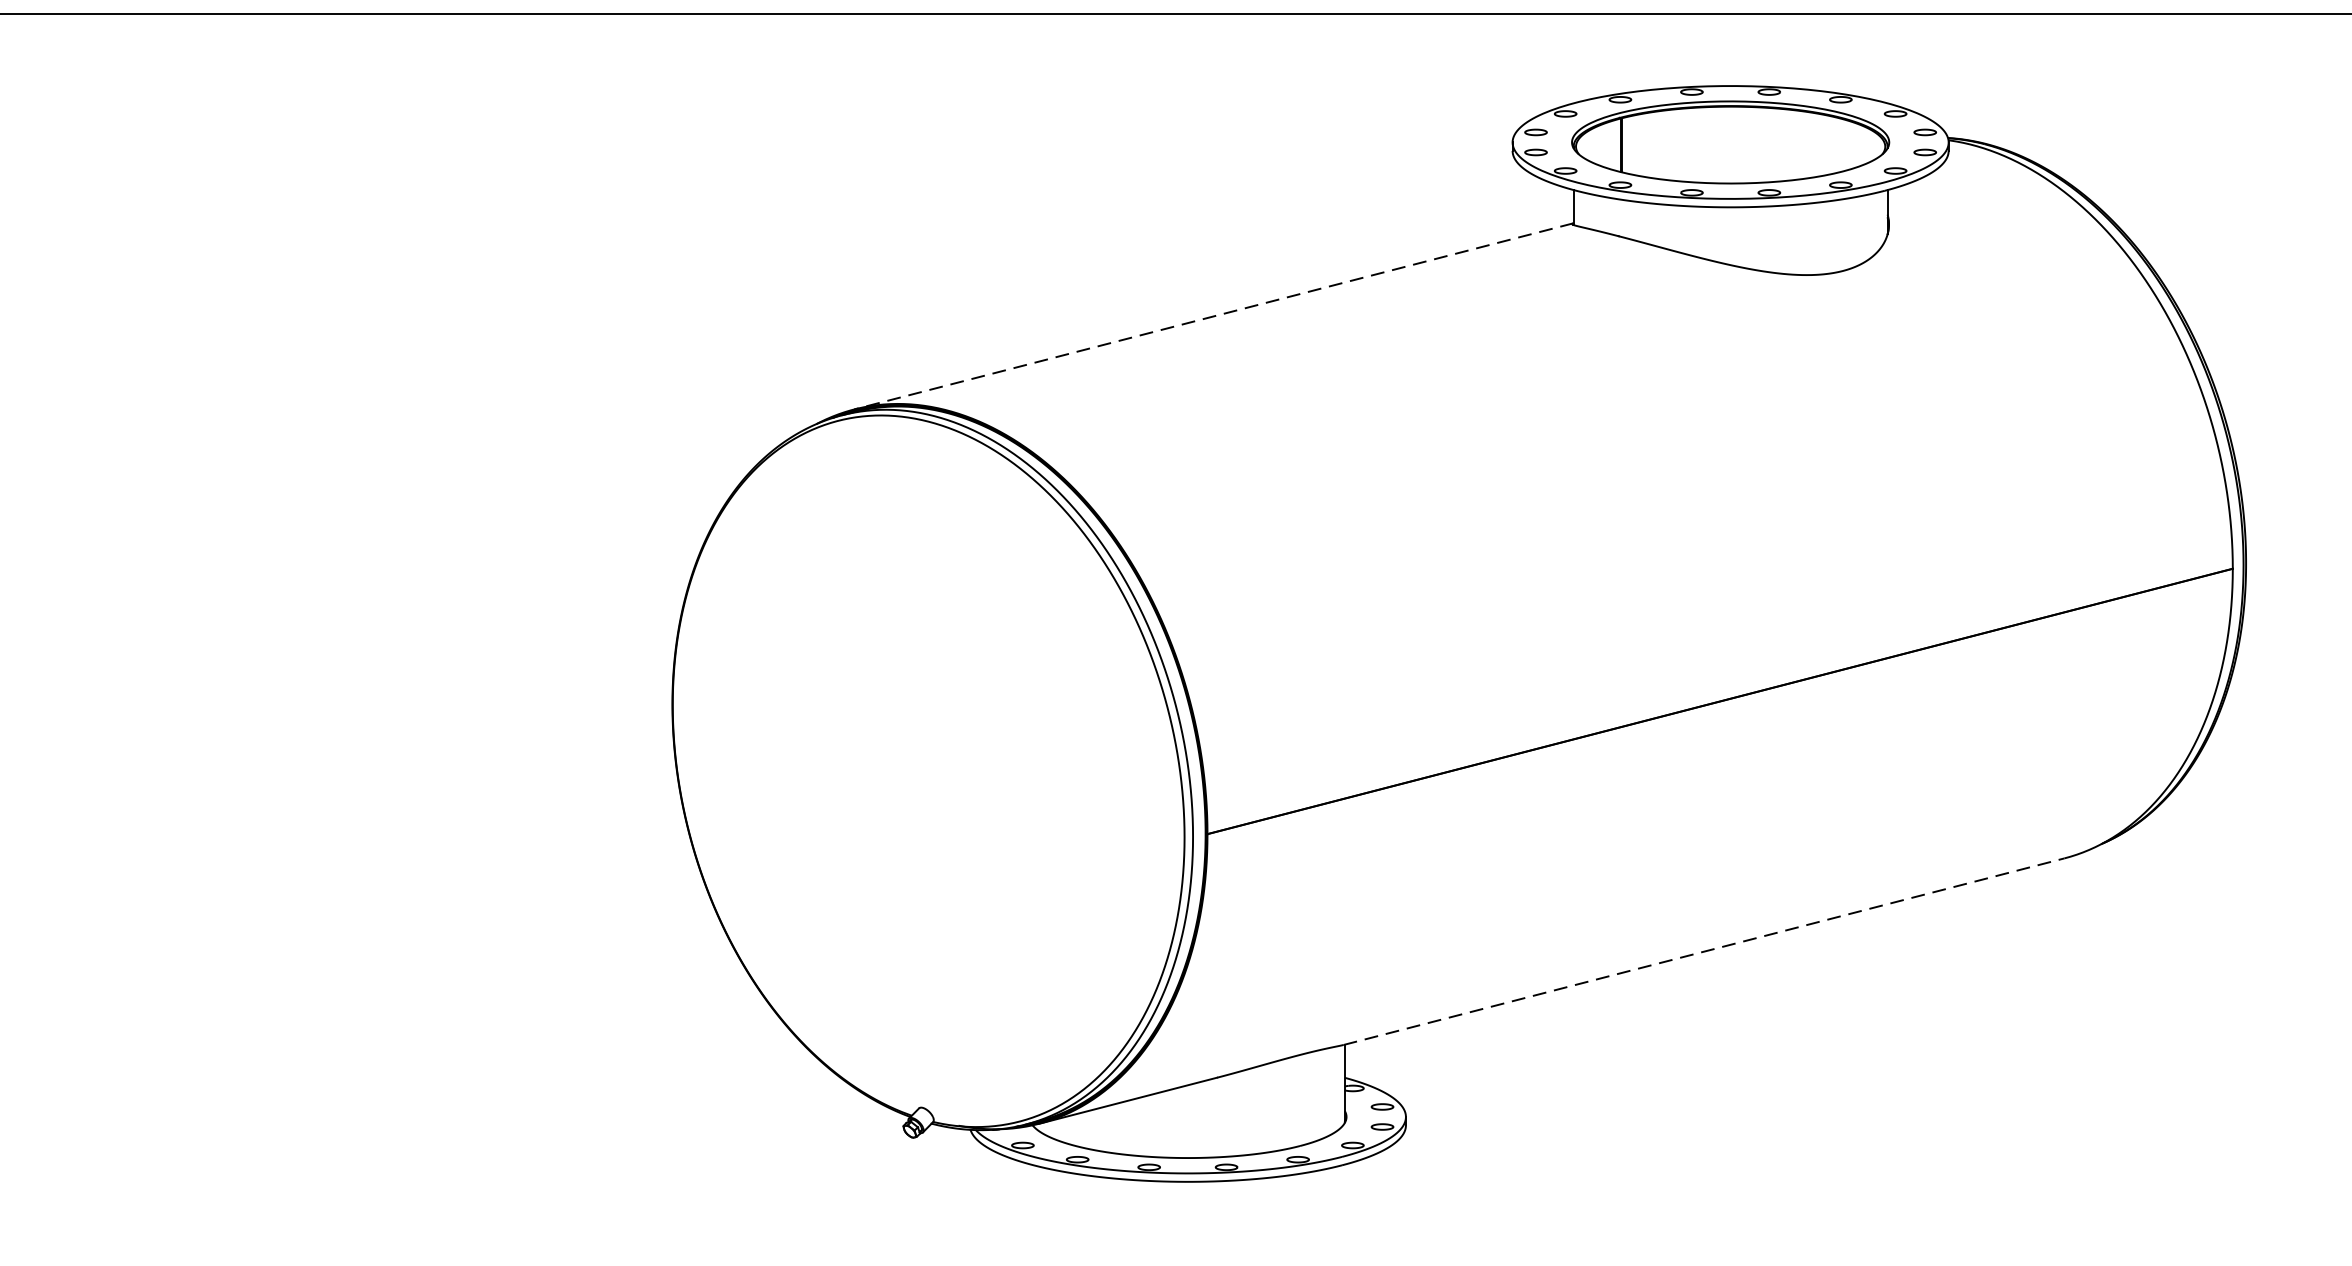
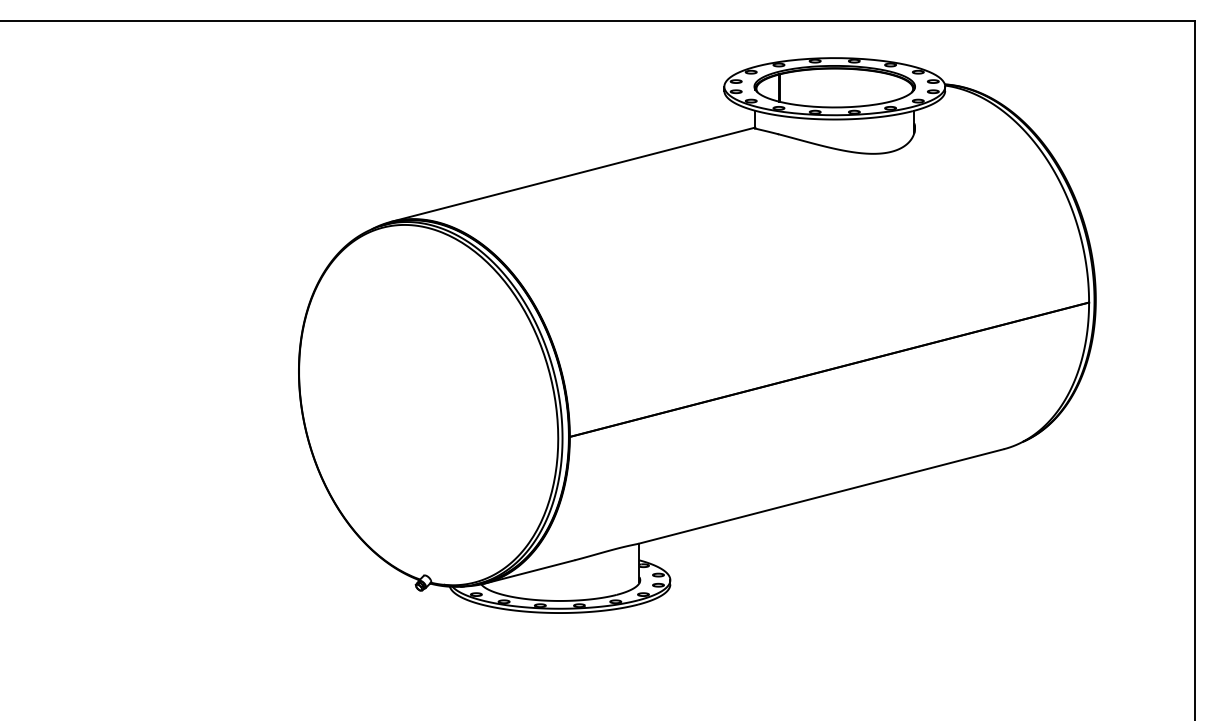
line: (1212, 315) -> (572, 174), dashed -> solid
line: (1704, 951) -> (821, 496), dashed -> solid

